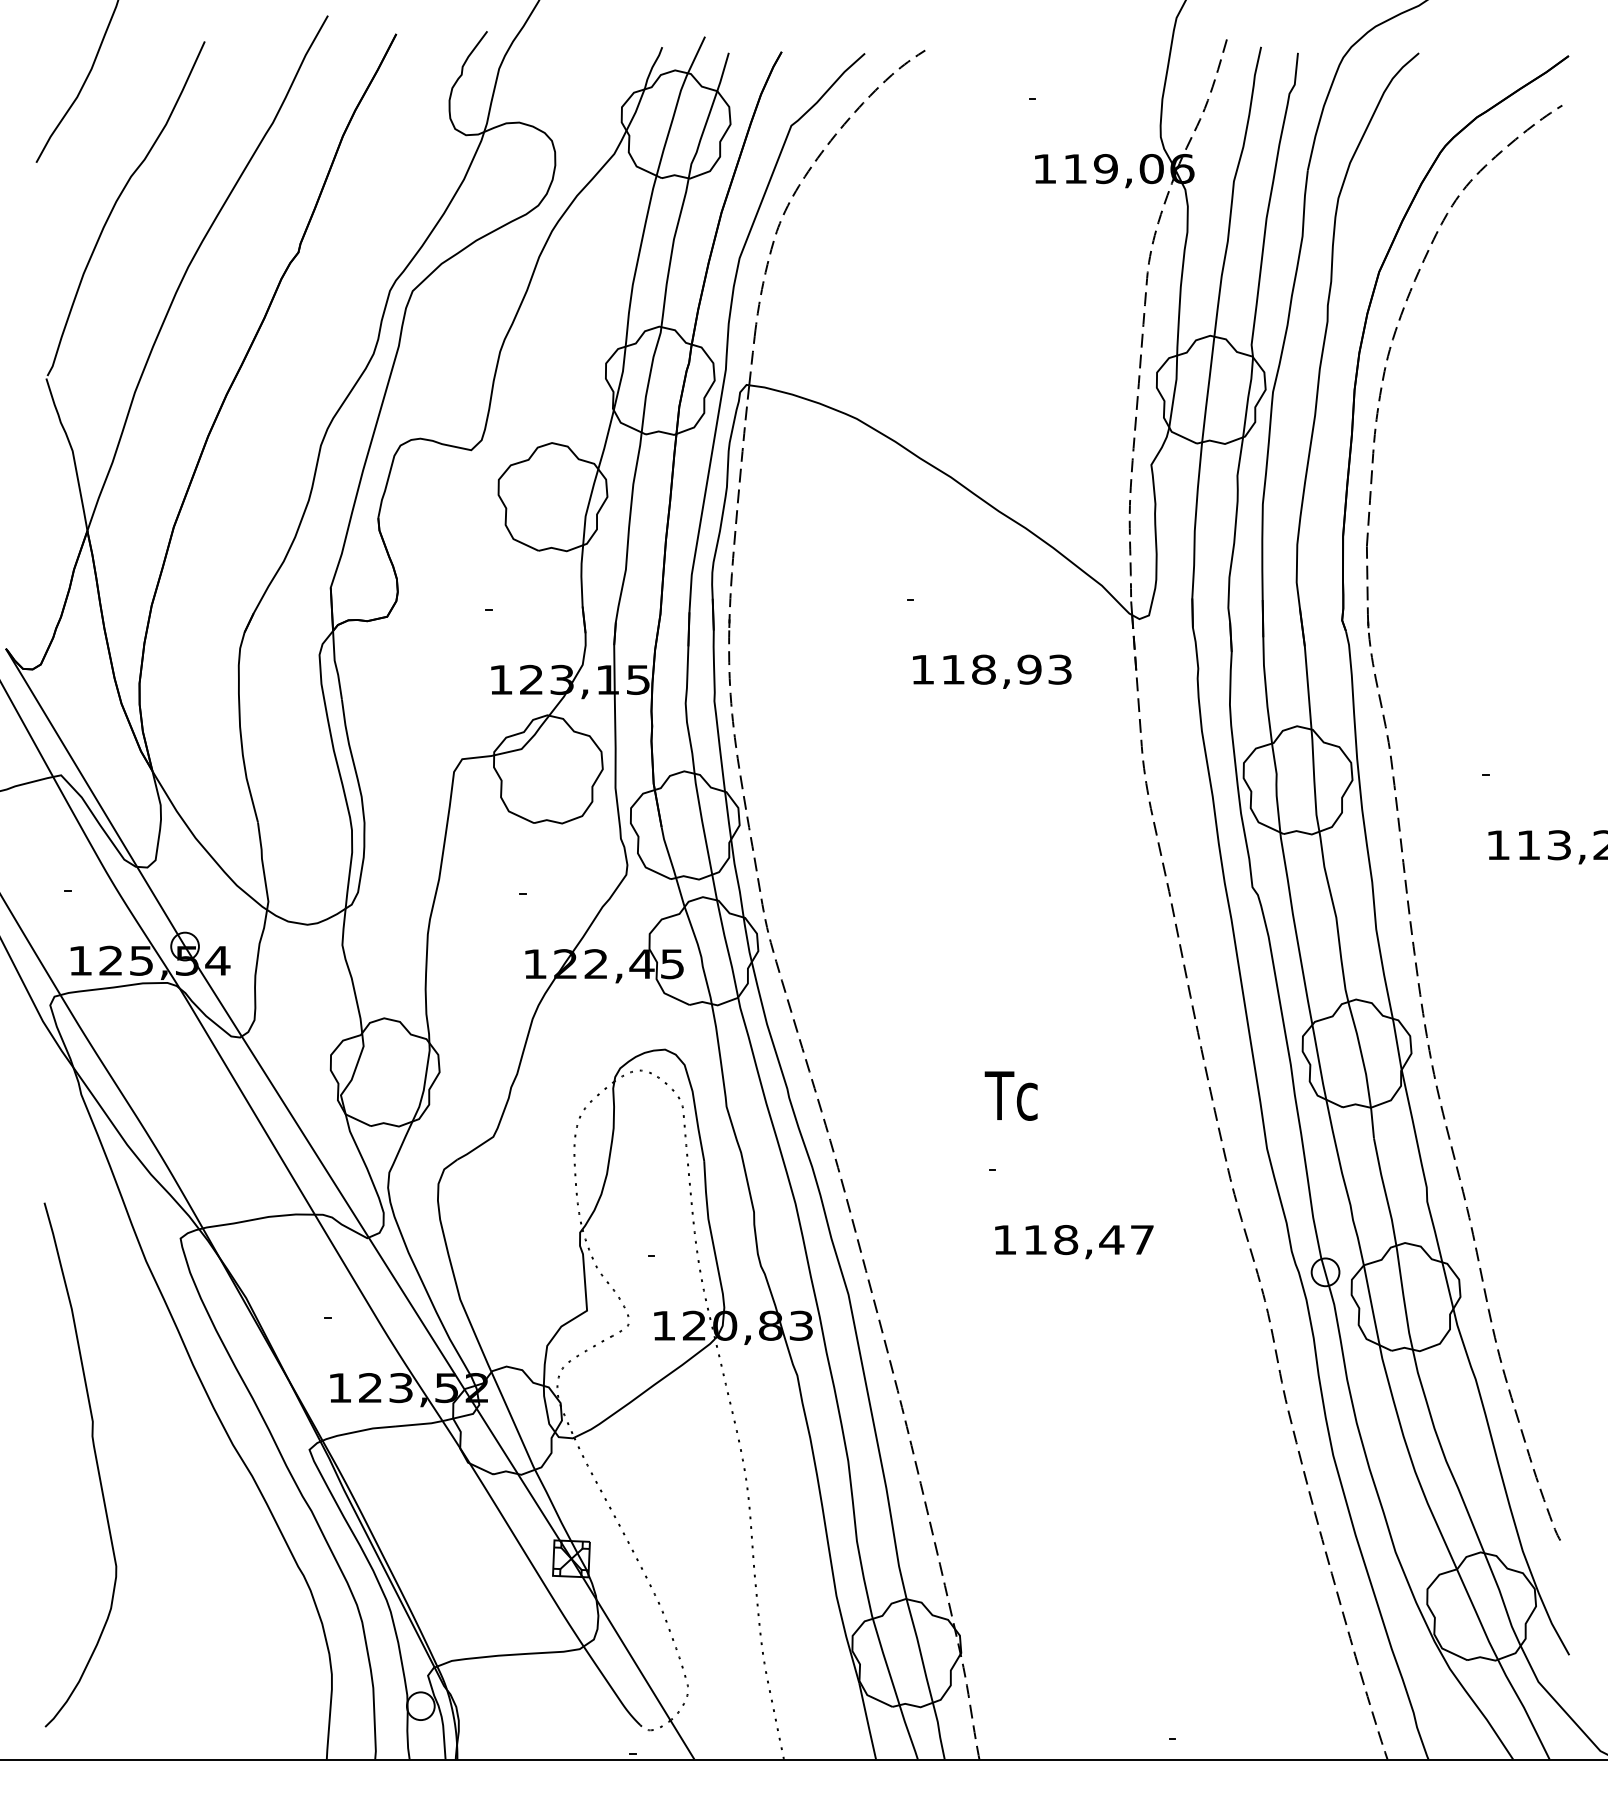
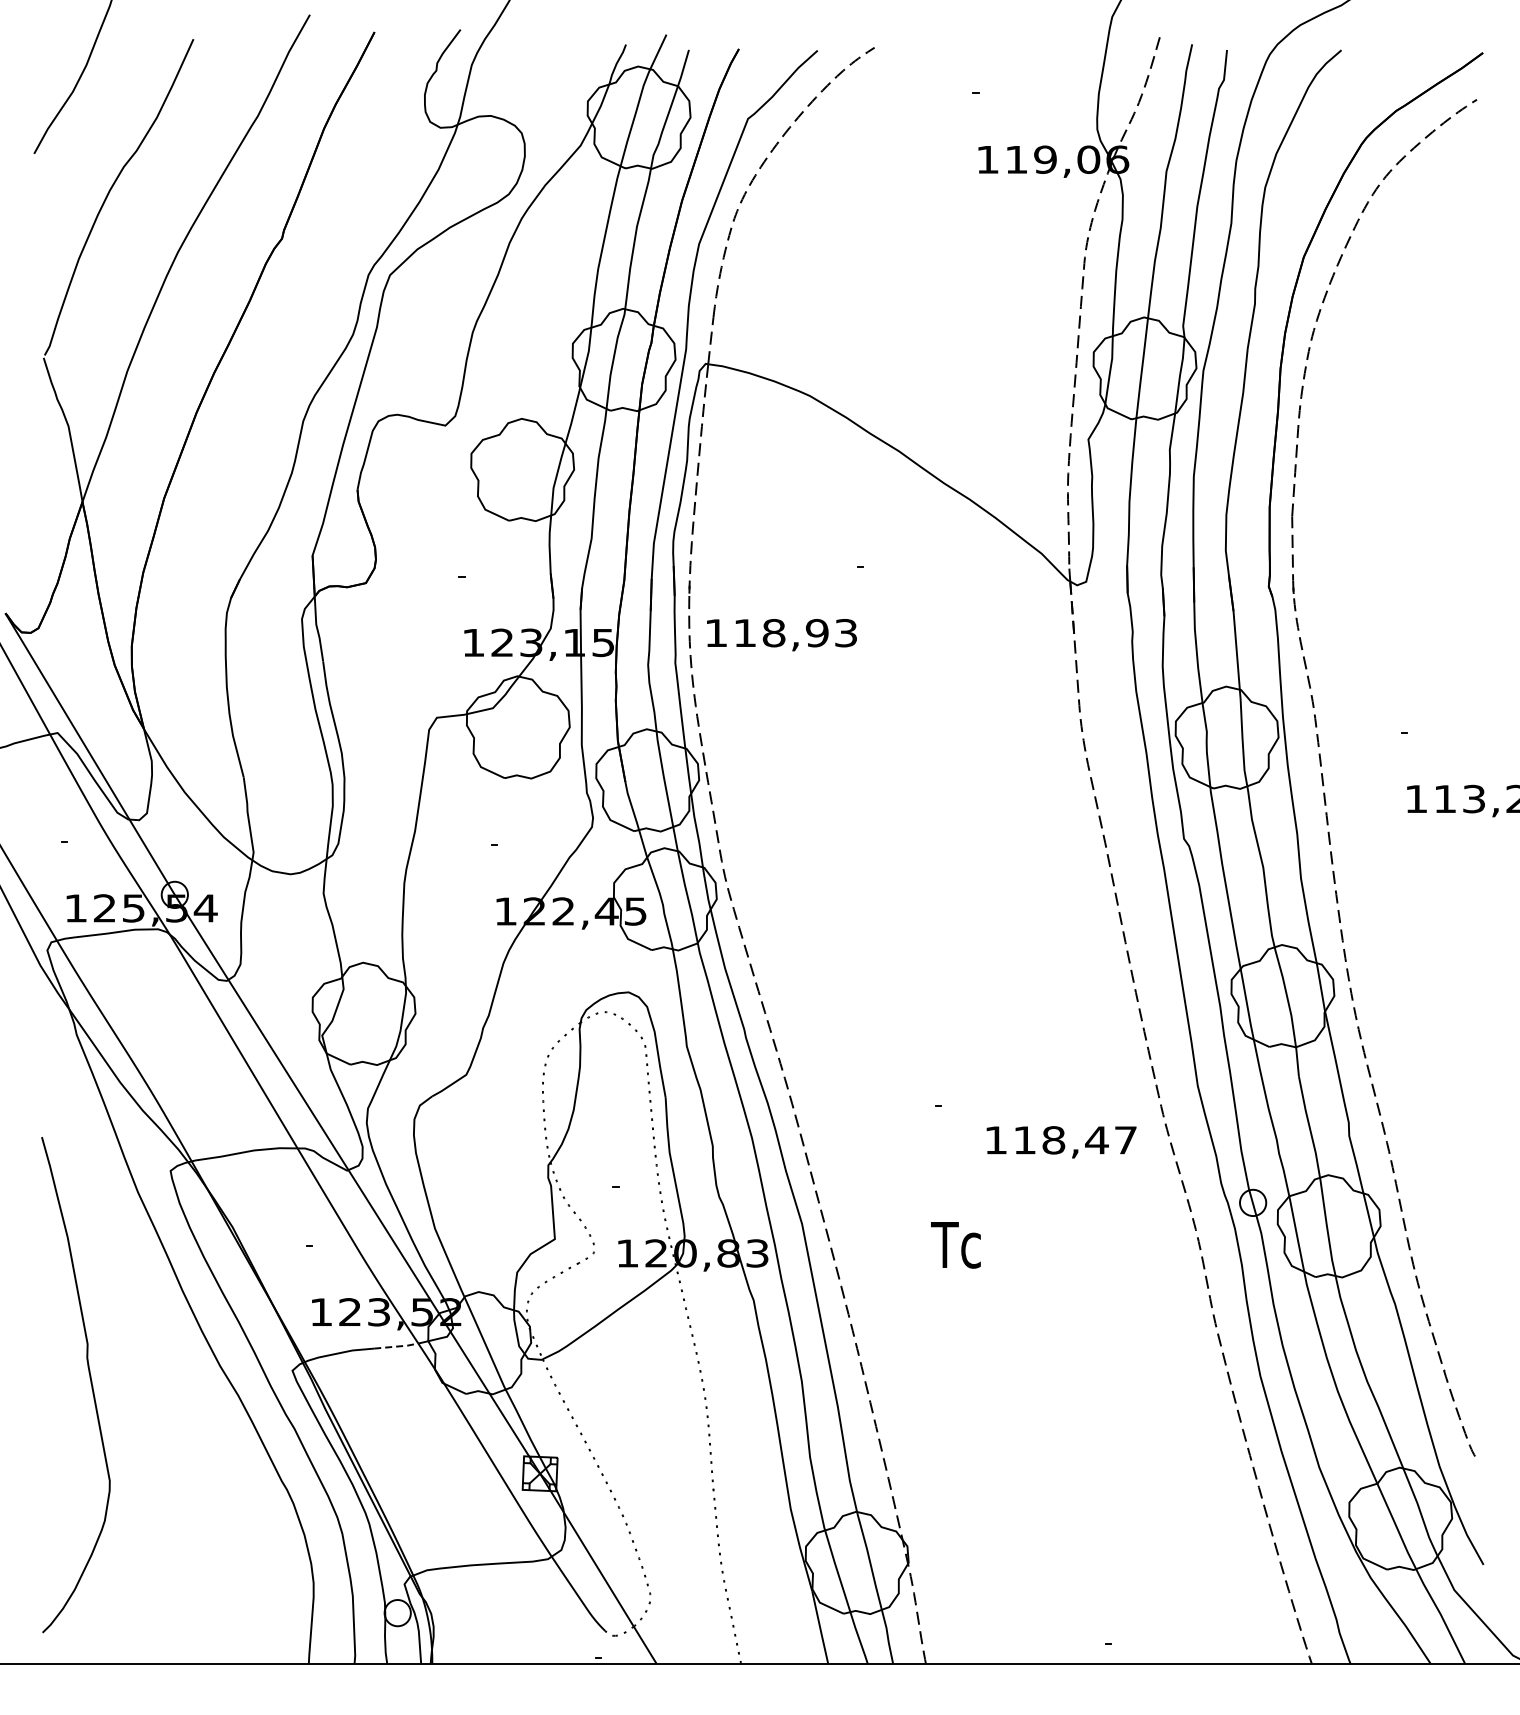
text: (991, 672) -> (781, 635), moved
text: (1010, 1096) -> (955, 1245), moved
text: (1074, 1242) -> (1061, 1142), moved
line: (419, 1424) -> (396, 1346), solid -> dashed

